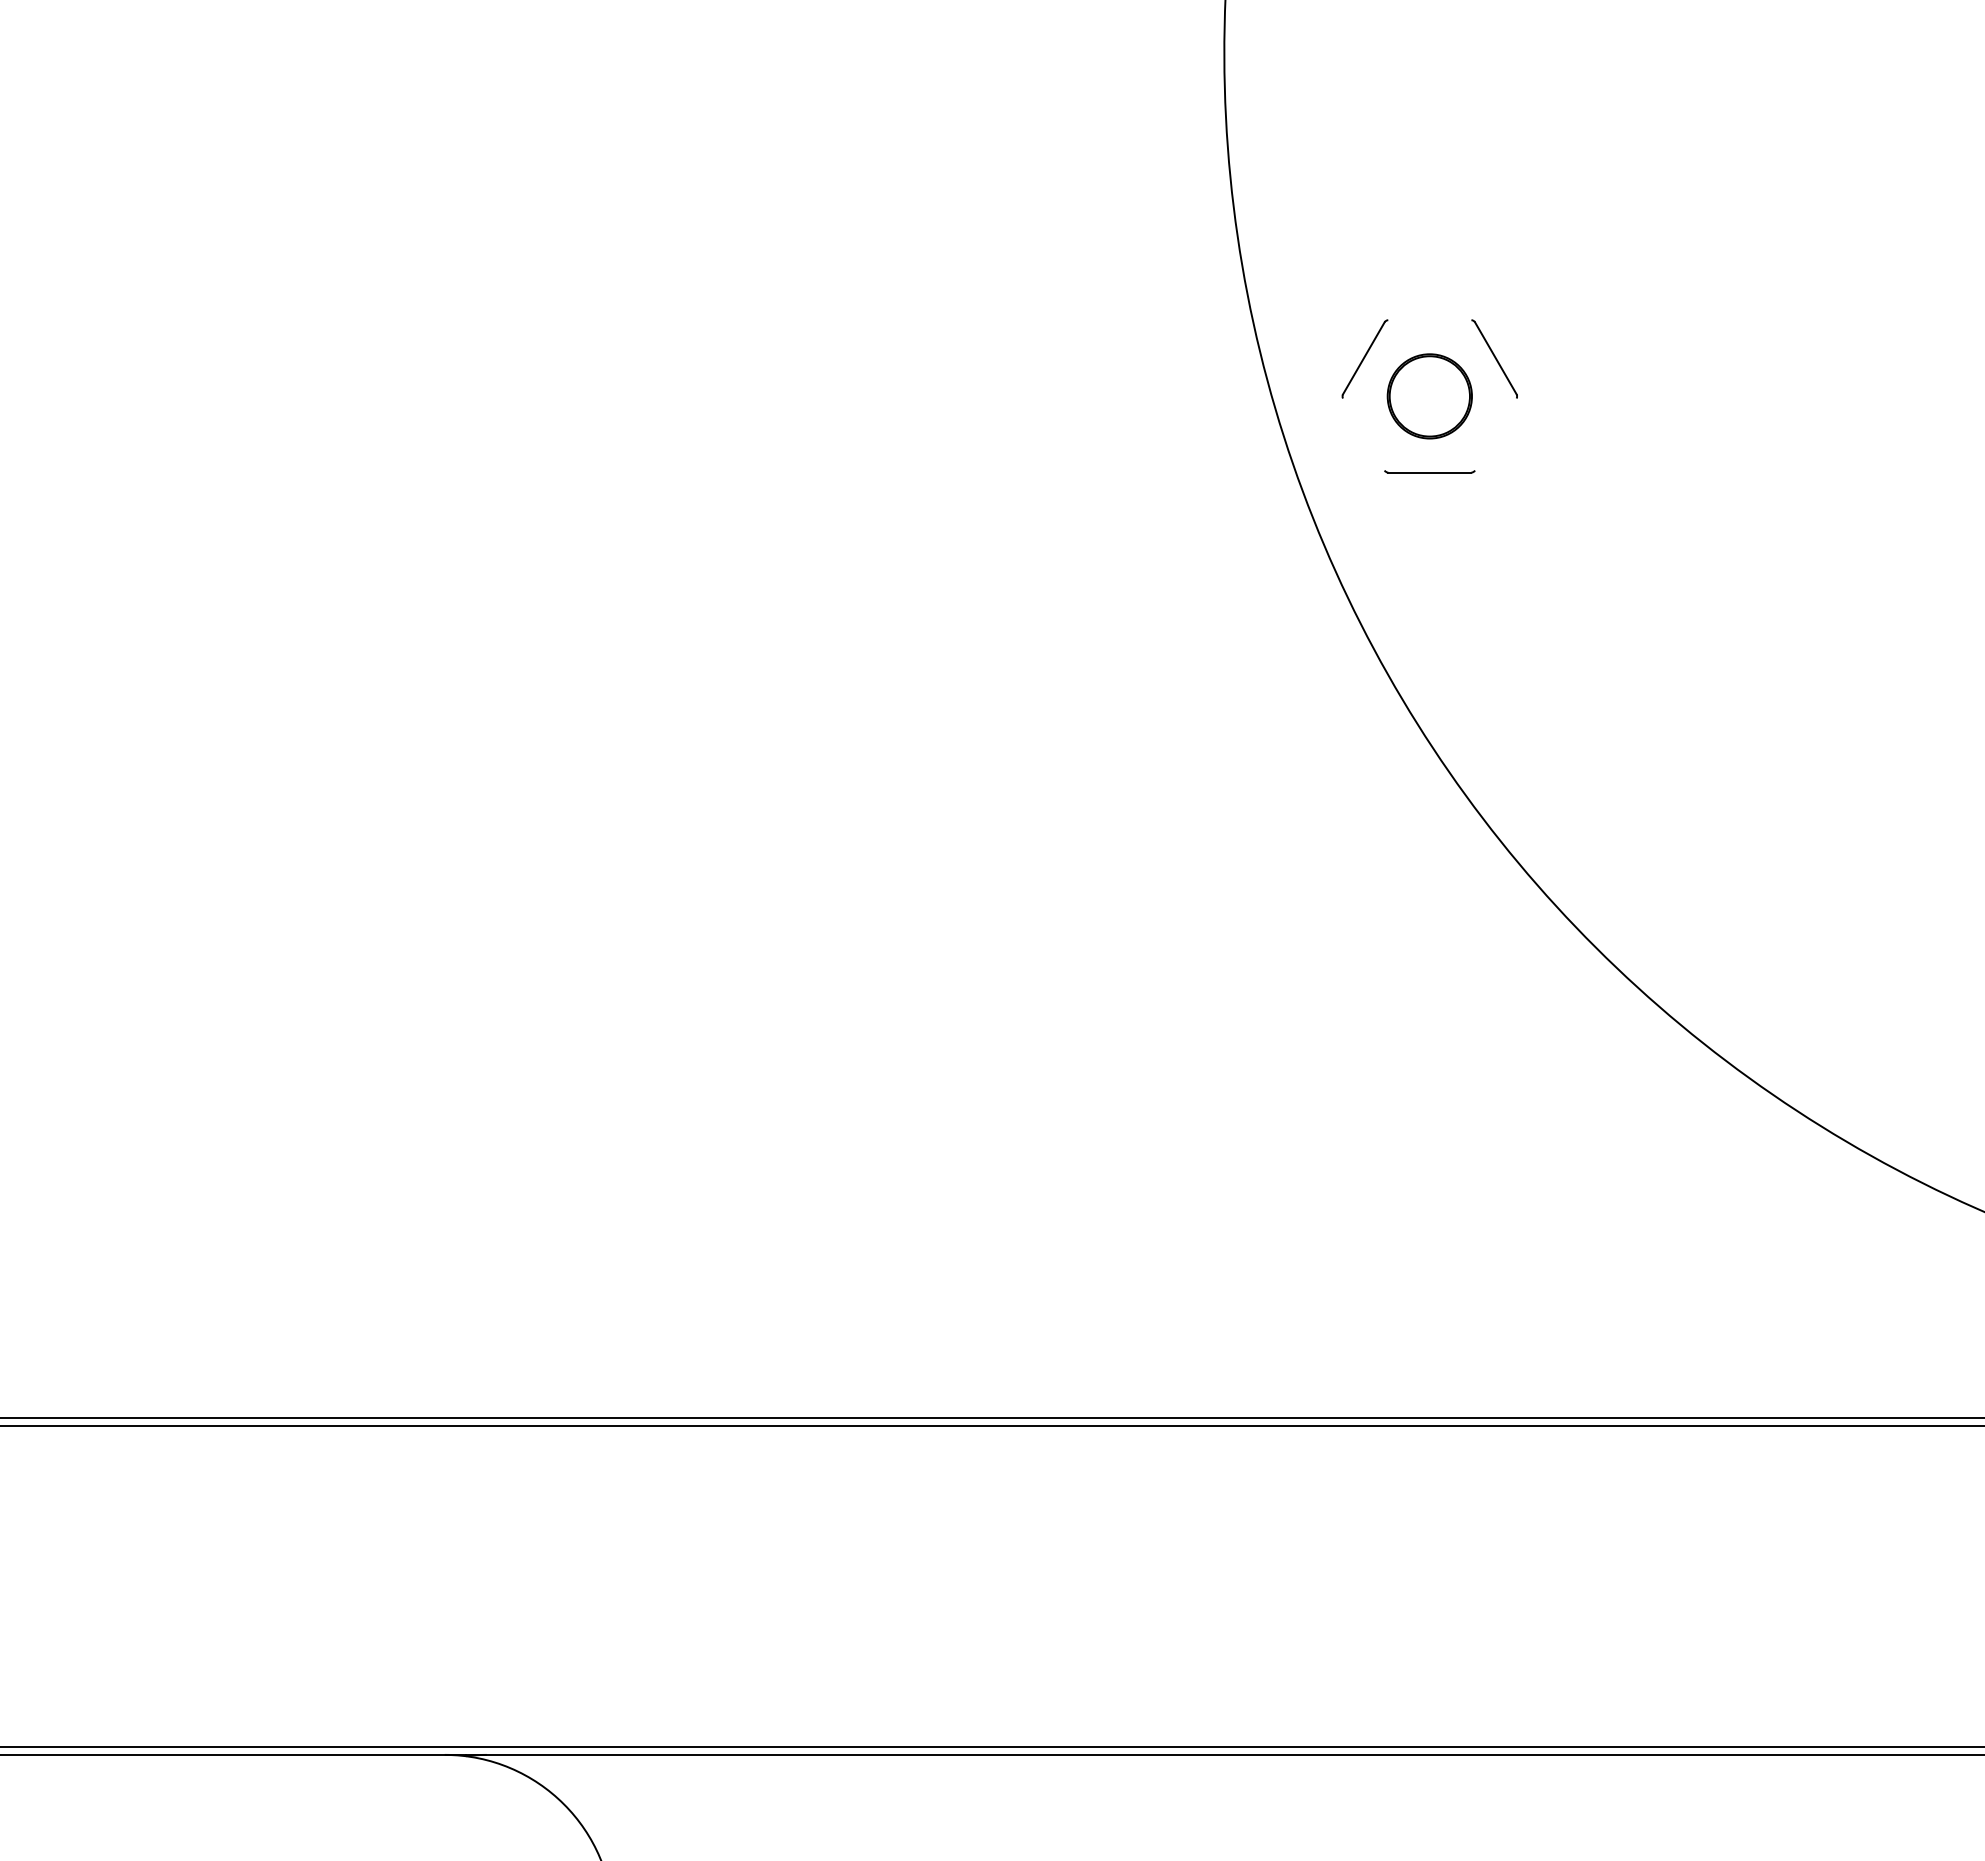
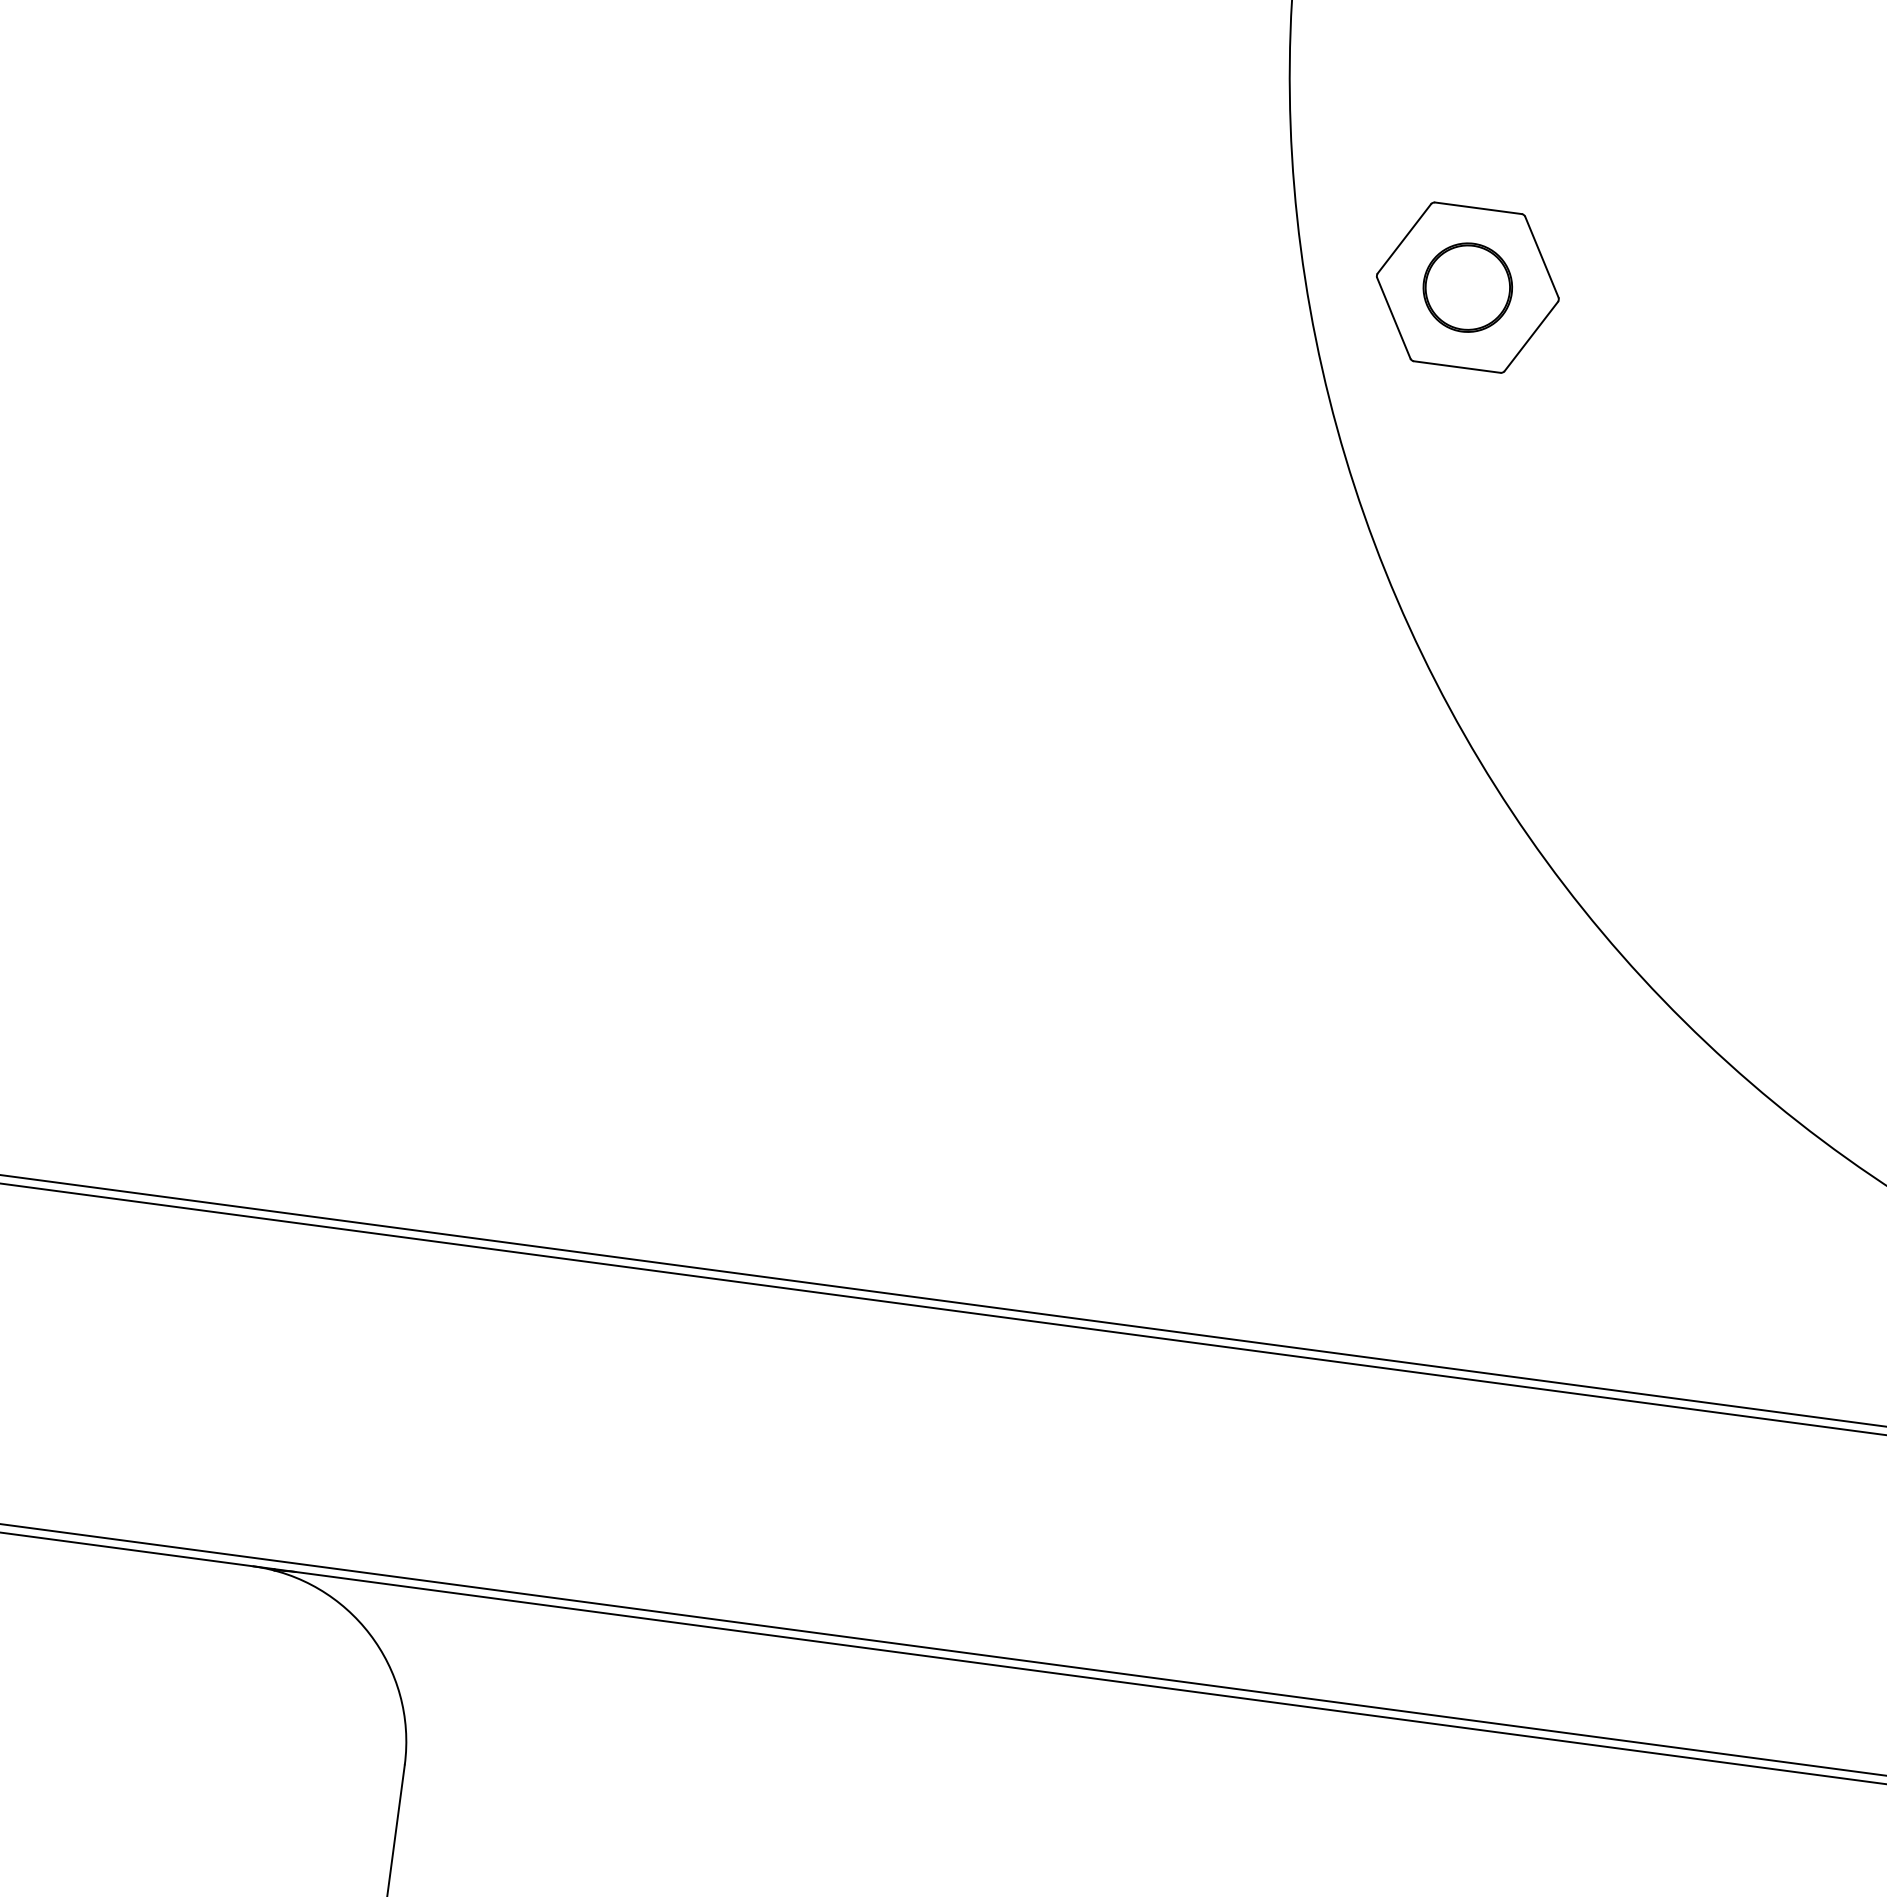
line: (1429, 320) -> (1478, 208), added
line: (1363, 434) -> (1393, 318), added
line: (1495, 434) -> (1530, 336), added

